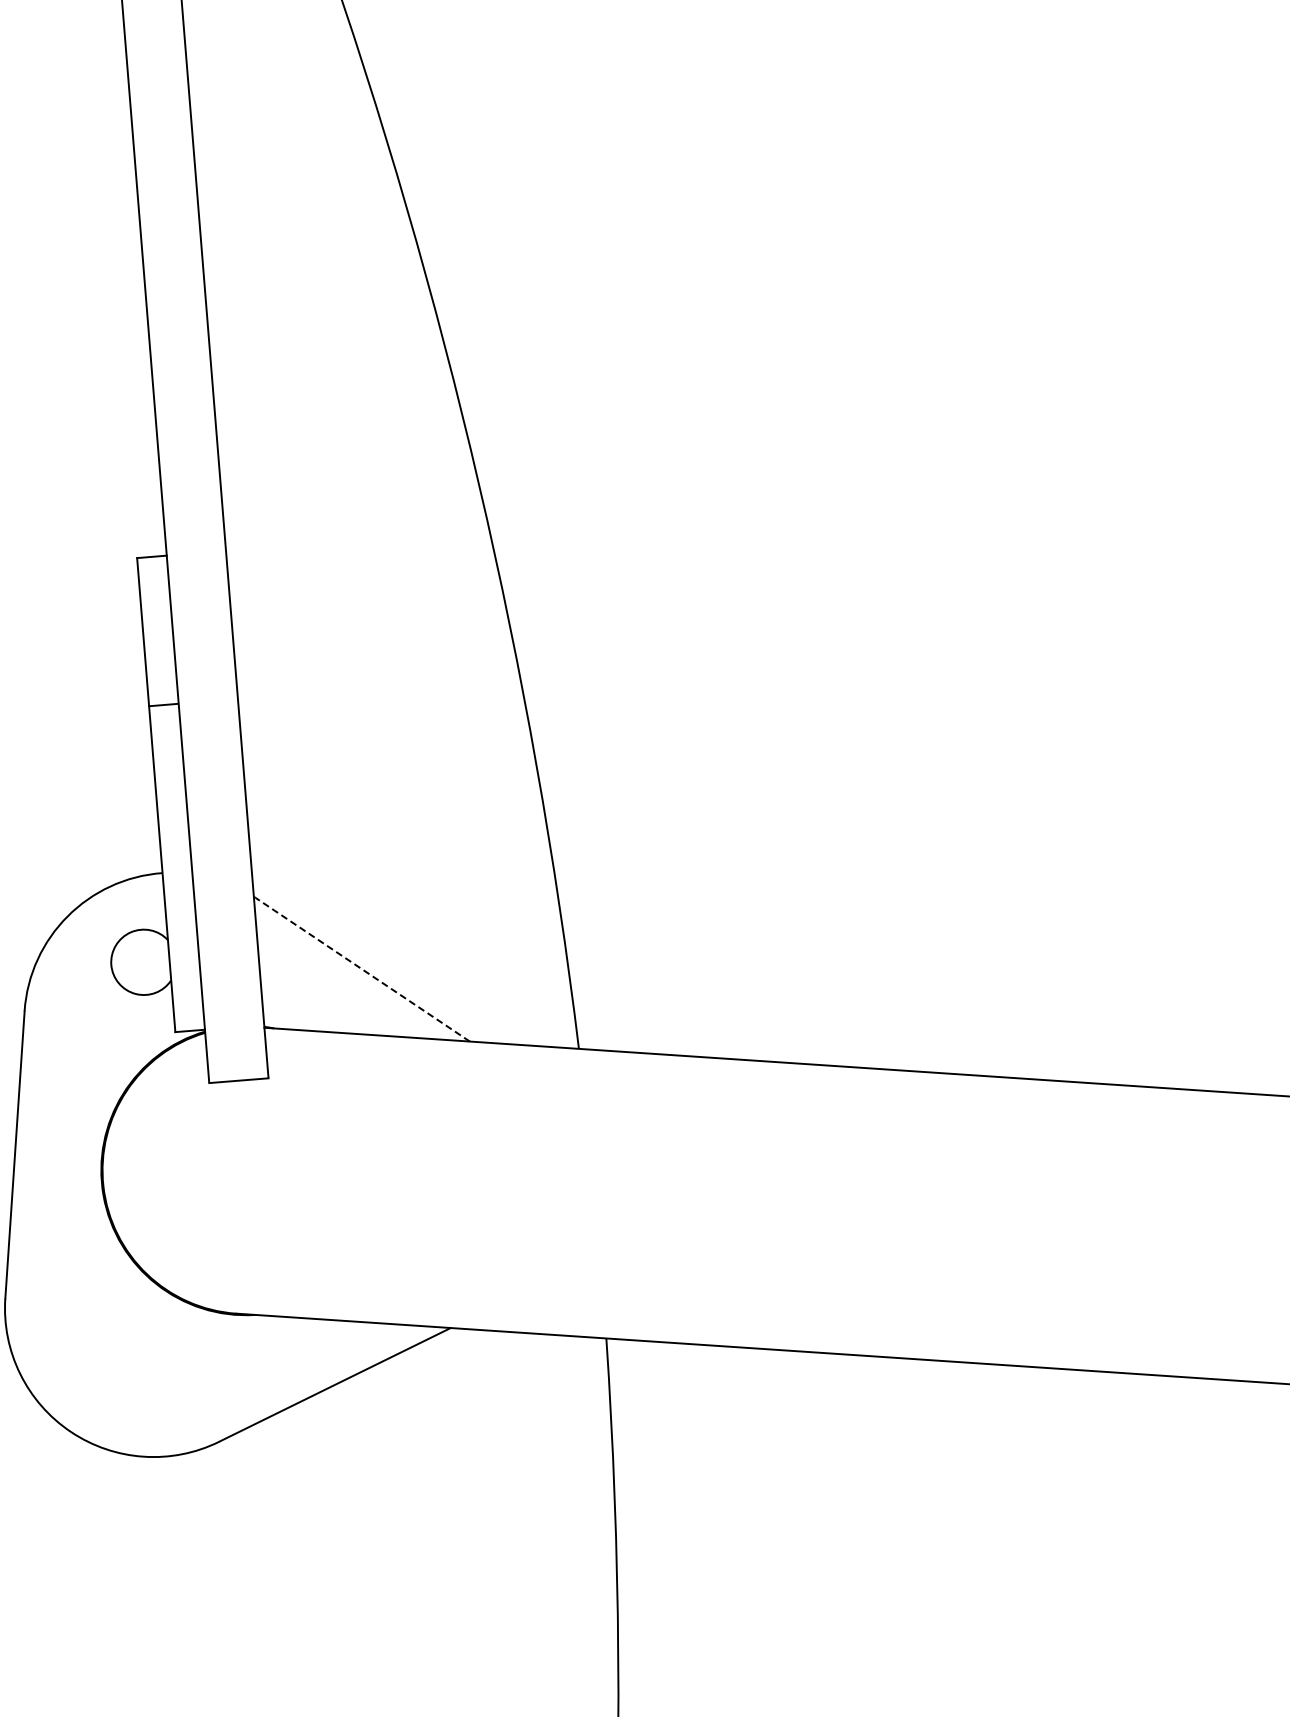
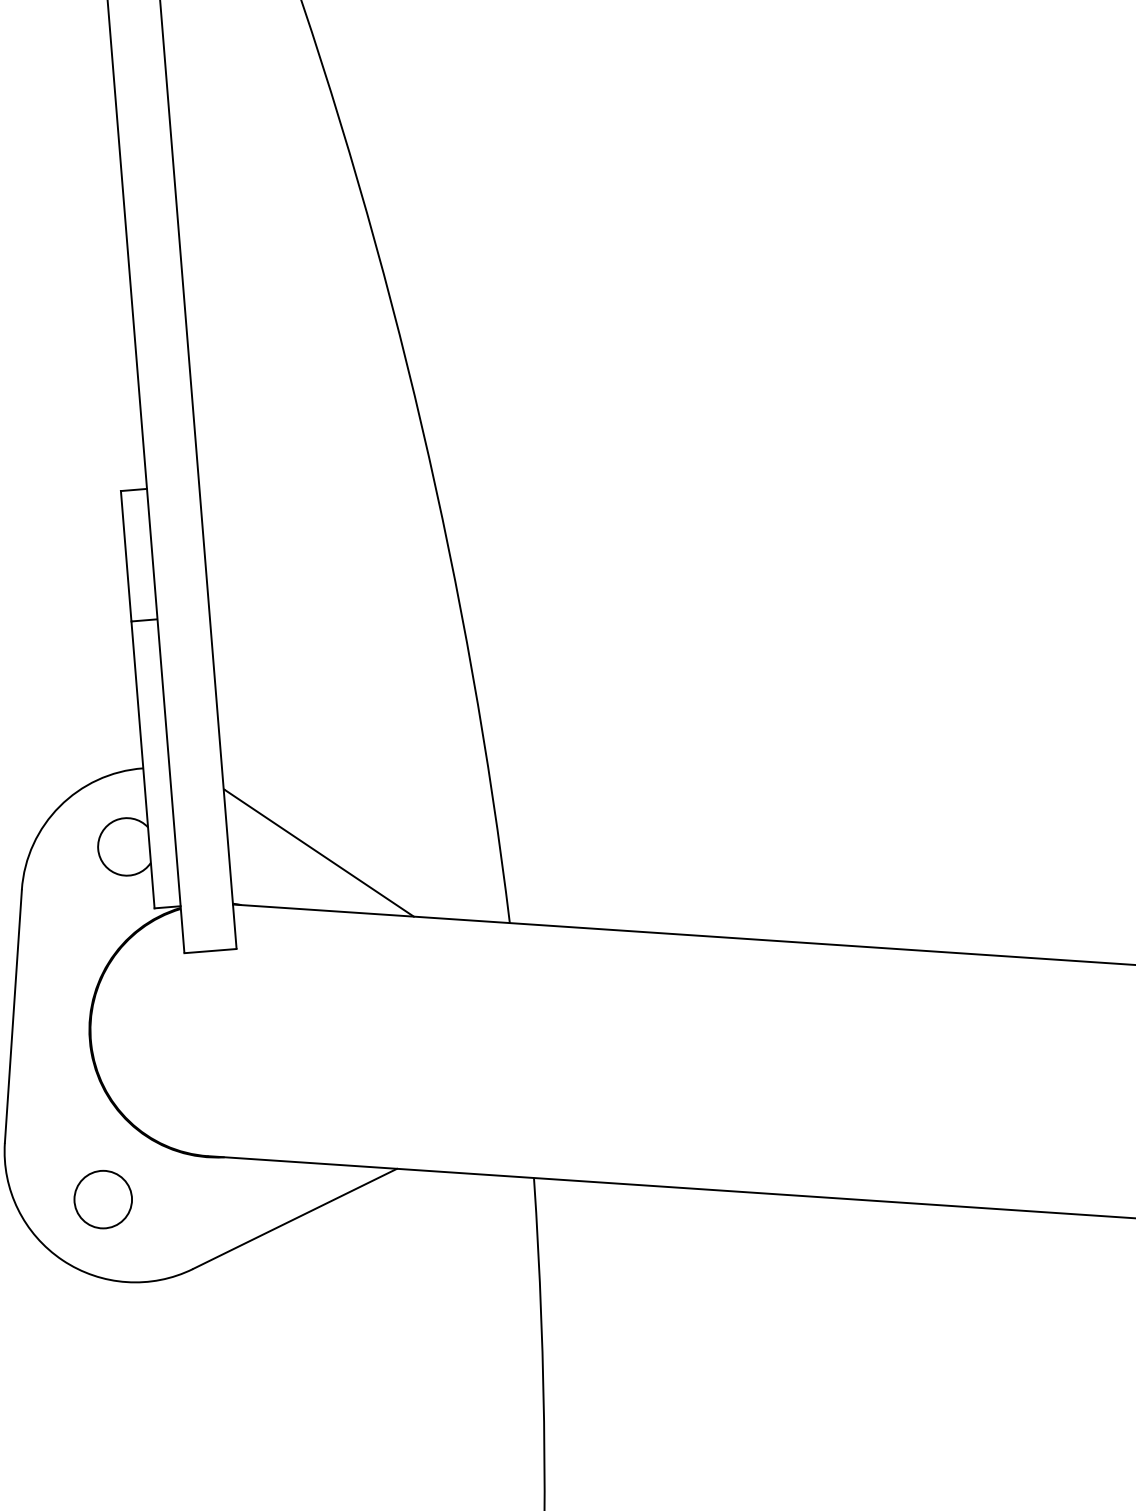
line: (362, 969) -> (319, 853), dashed -> solid
circle: (116, 1362) -> (102, 1199), added

